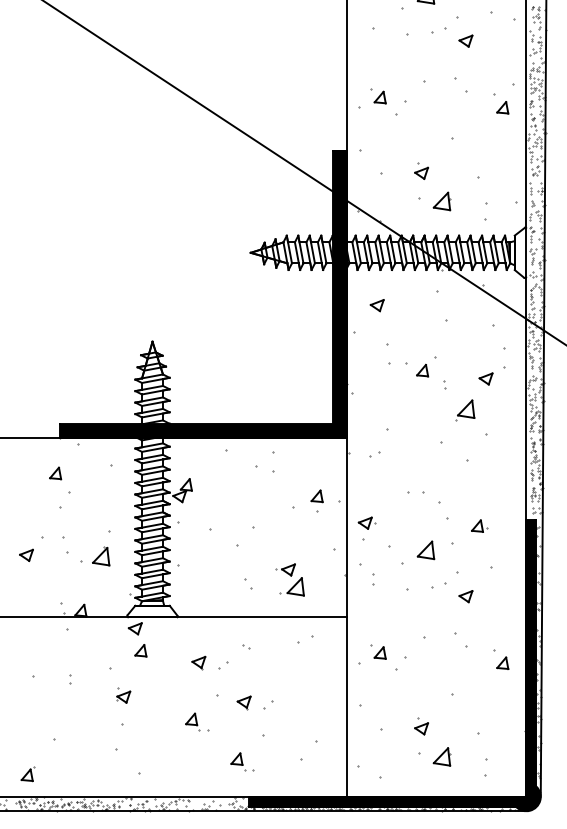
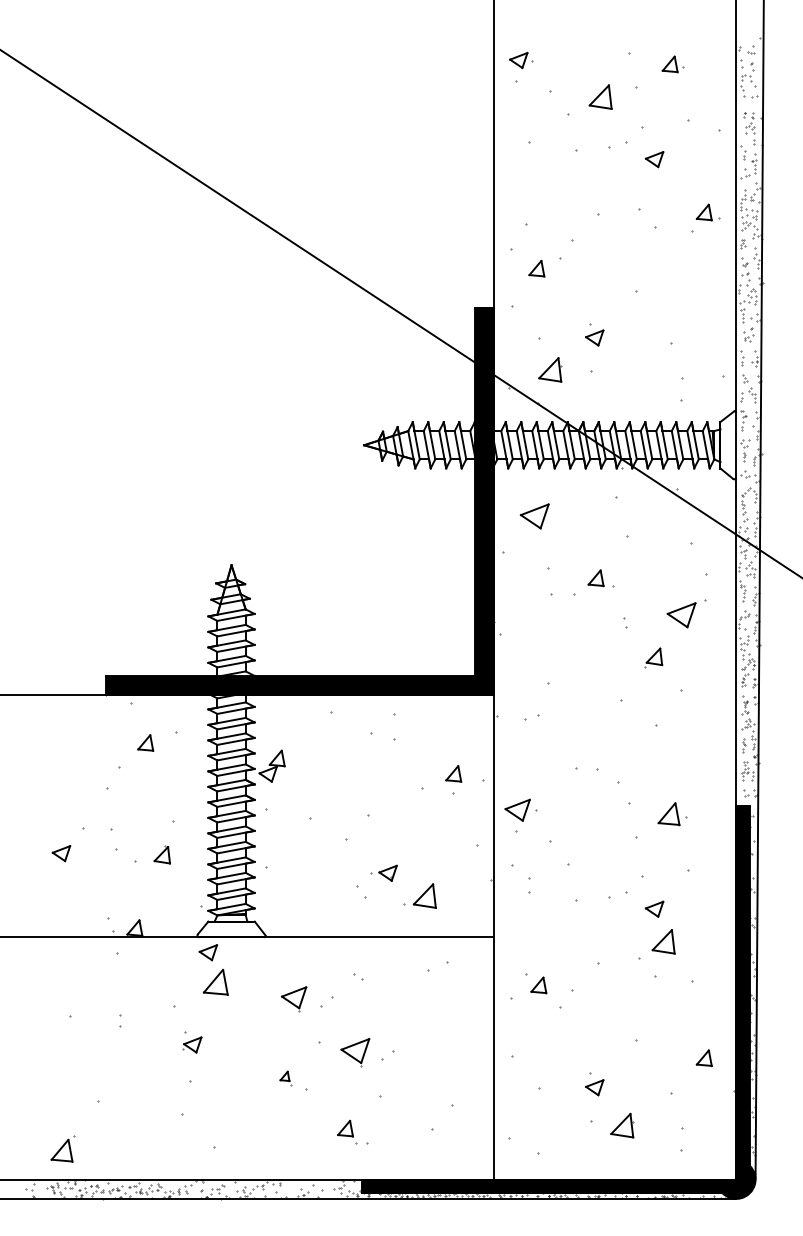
part: (379, 97) -> (536, 268), moved
part: (502, 107) -> (703, 212), moved
part: (442, 201) -> (550, 369), moved
part: (376, 305) -> (534, 516), size x1.6
part: (422, 370) -> (595, 578), moved
part: (485, 378) -> (681, 615), size x1.6
part: (465, 410) -> (653, 657), size x0.7
part: (55, 473) -> (145, 742), moved
part: (367, 522) -> (521, 809), size x1.4
part: (479, 525) -> (672, 813), size x1.4
part: (425, 550) -> (663, 941), moved
part: (101, 556) -> (162, 854), size x0.7
part: (285, 569) -> (383, 872), moved
part: (140, 650) -> (215, 982), size x1.6
part: (198, 662) -> (293, 998), size x1.4
part: (502, 663) -> (703, 1058), moved
part: (243, 702) -> (354, 1052), size x1.6
part: (192, 722) -> (285, 1078), size x0.6
part: (28, 774) -> (63, 1149), size x1.4

